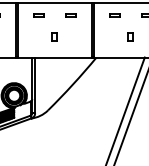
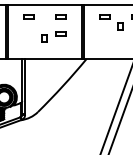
part: (70, 32) -> (60, 34), added
part: (130, 36) -> (120, 26), moved

